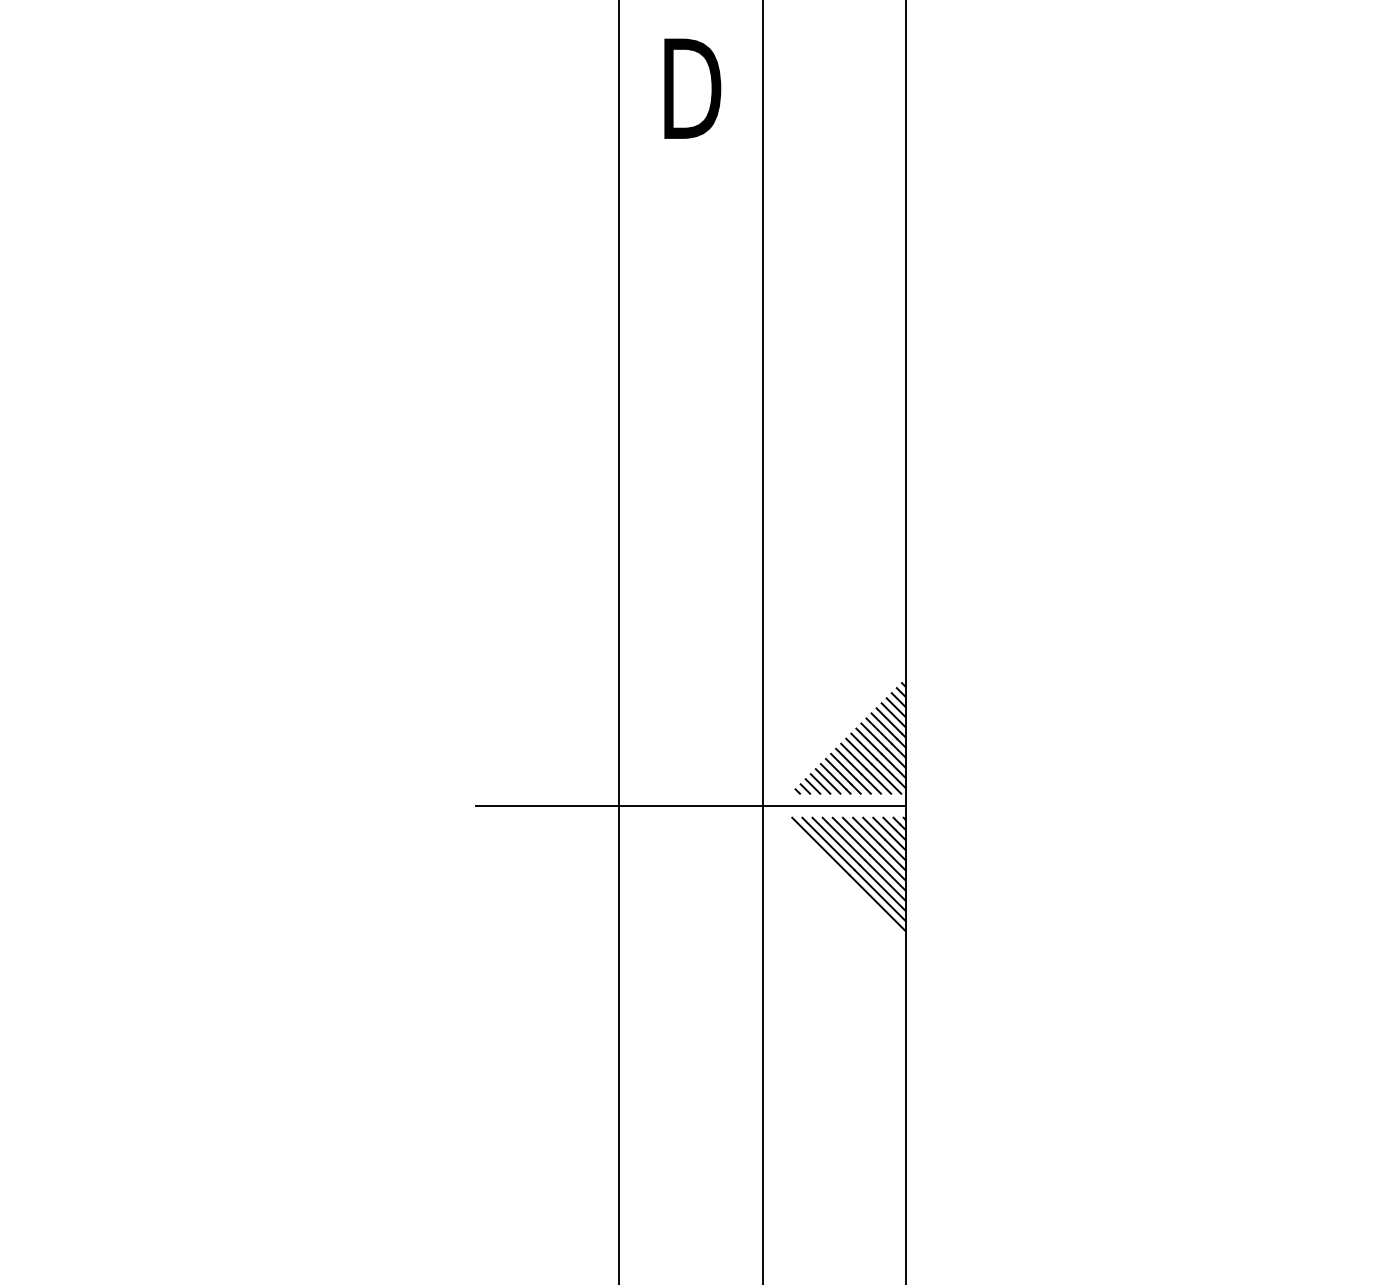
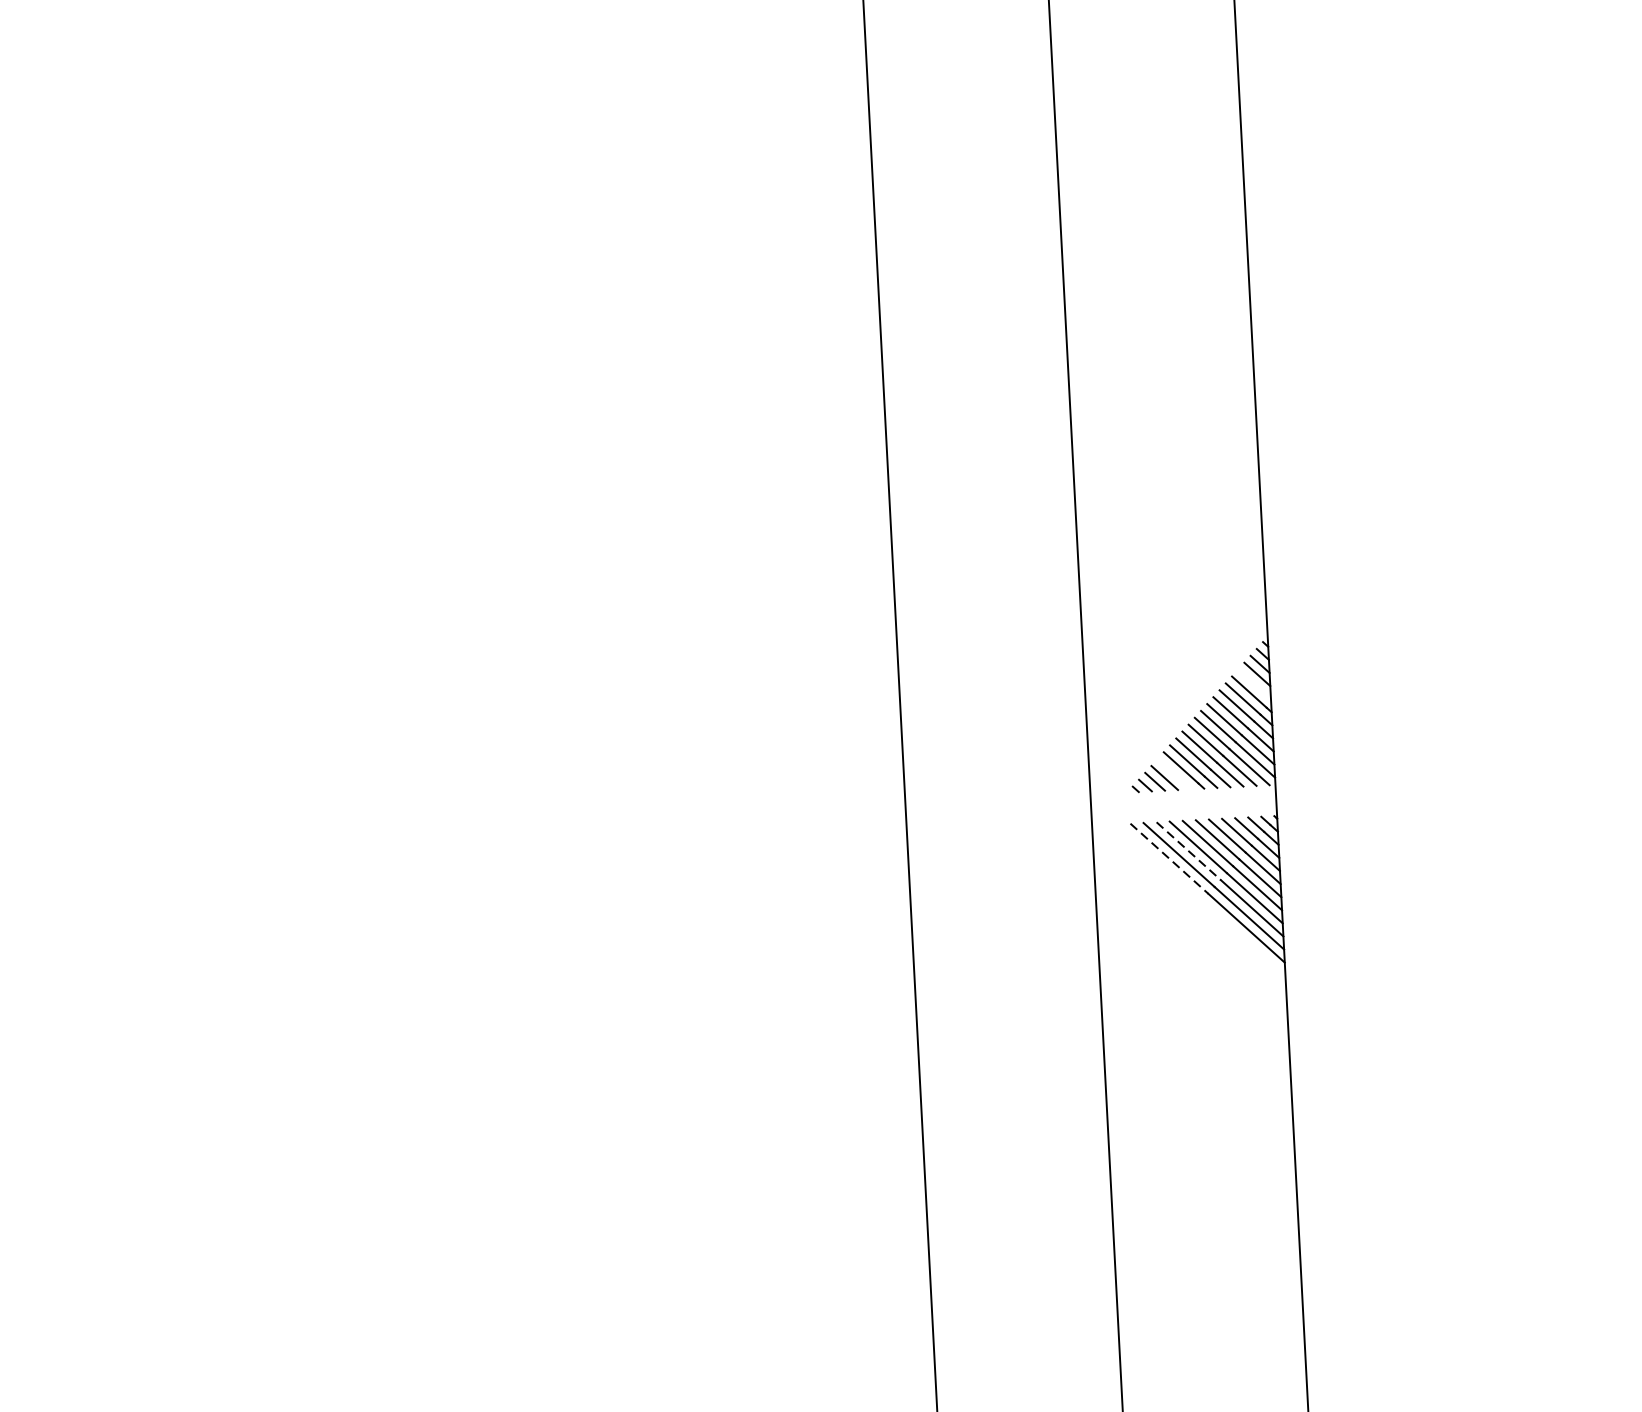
line: (893, 715) -> (1254, 684), removed
line: (827, 781) -> (1173, 774), removed
line: (690, 805) -> (998, 814), removed
line: (836, 841) -> (1189, 851), solid -> dashed
line: (820, 846) -> (1168, 858), solid -> dashed

